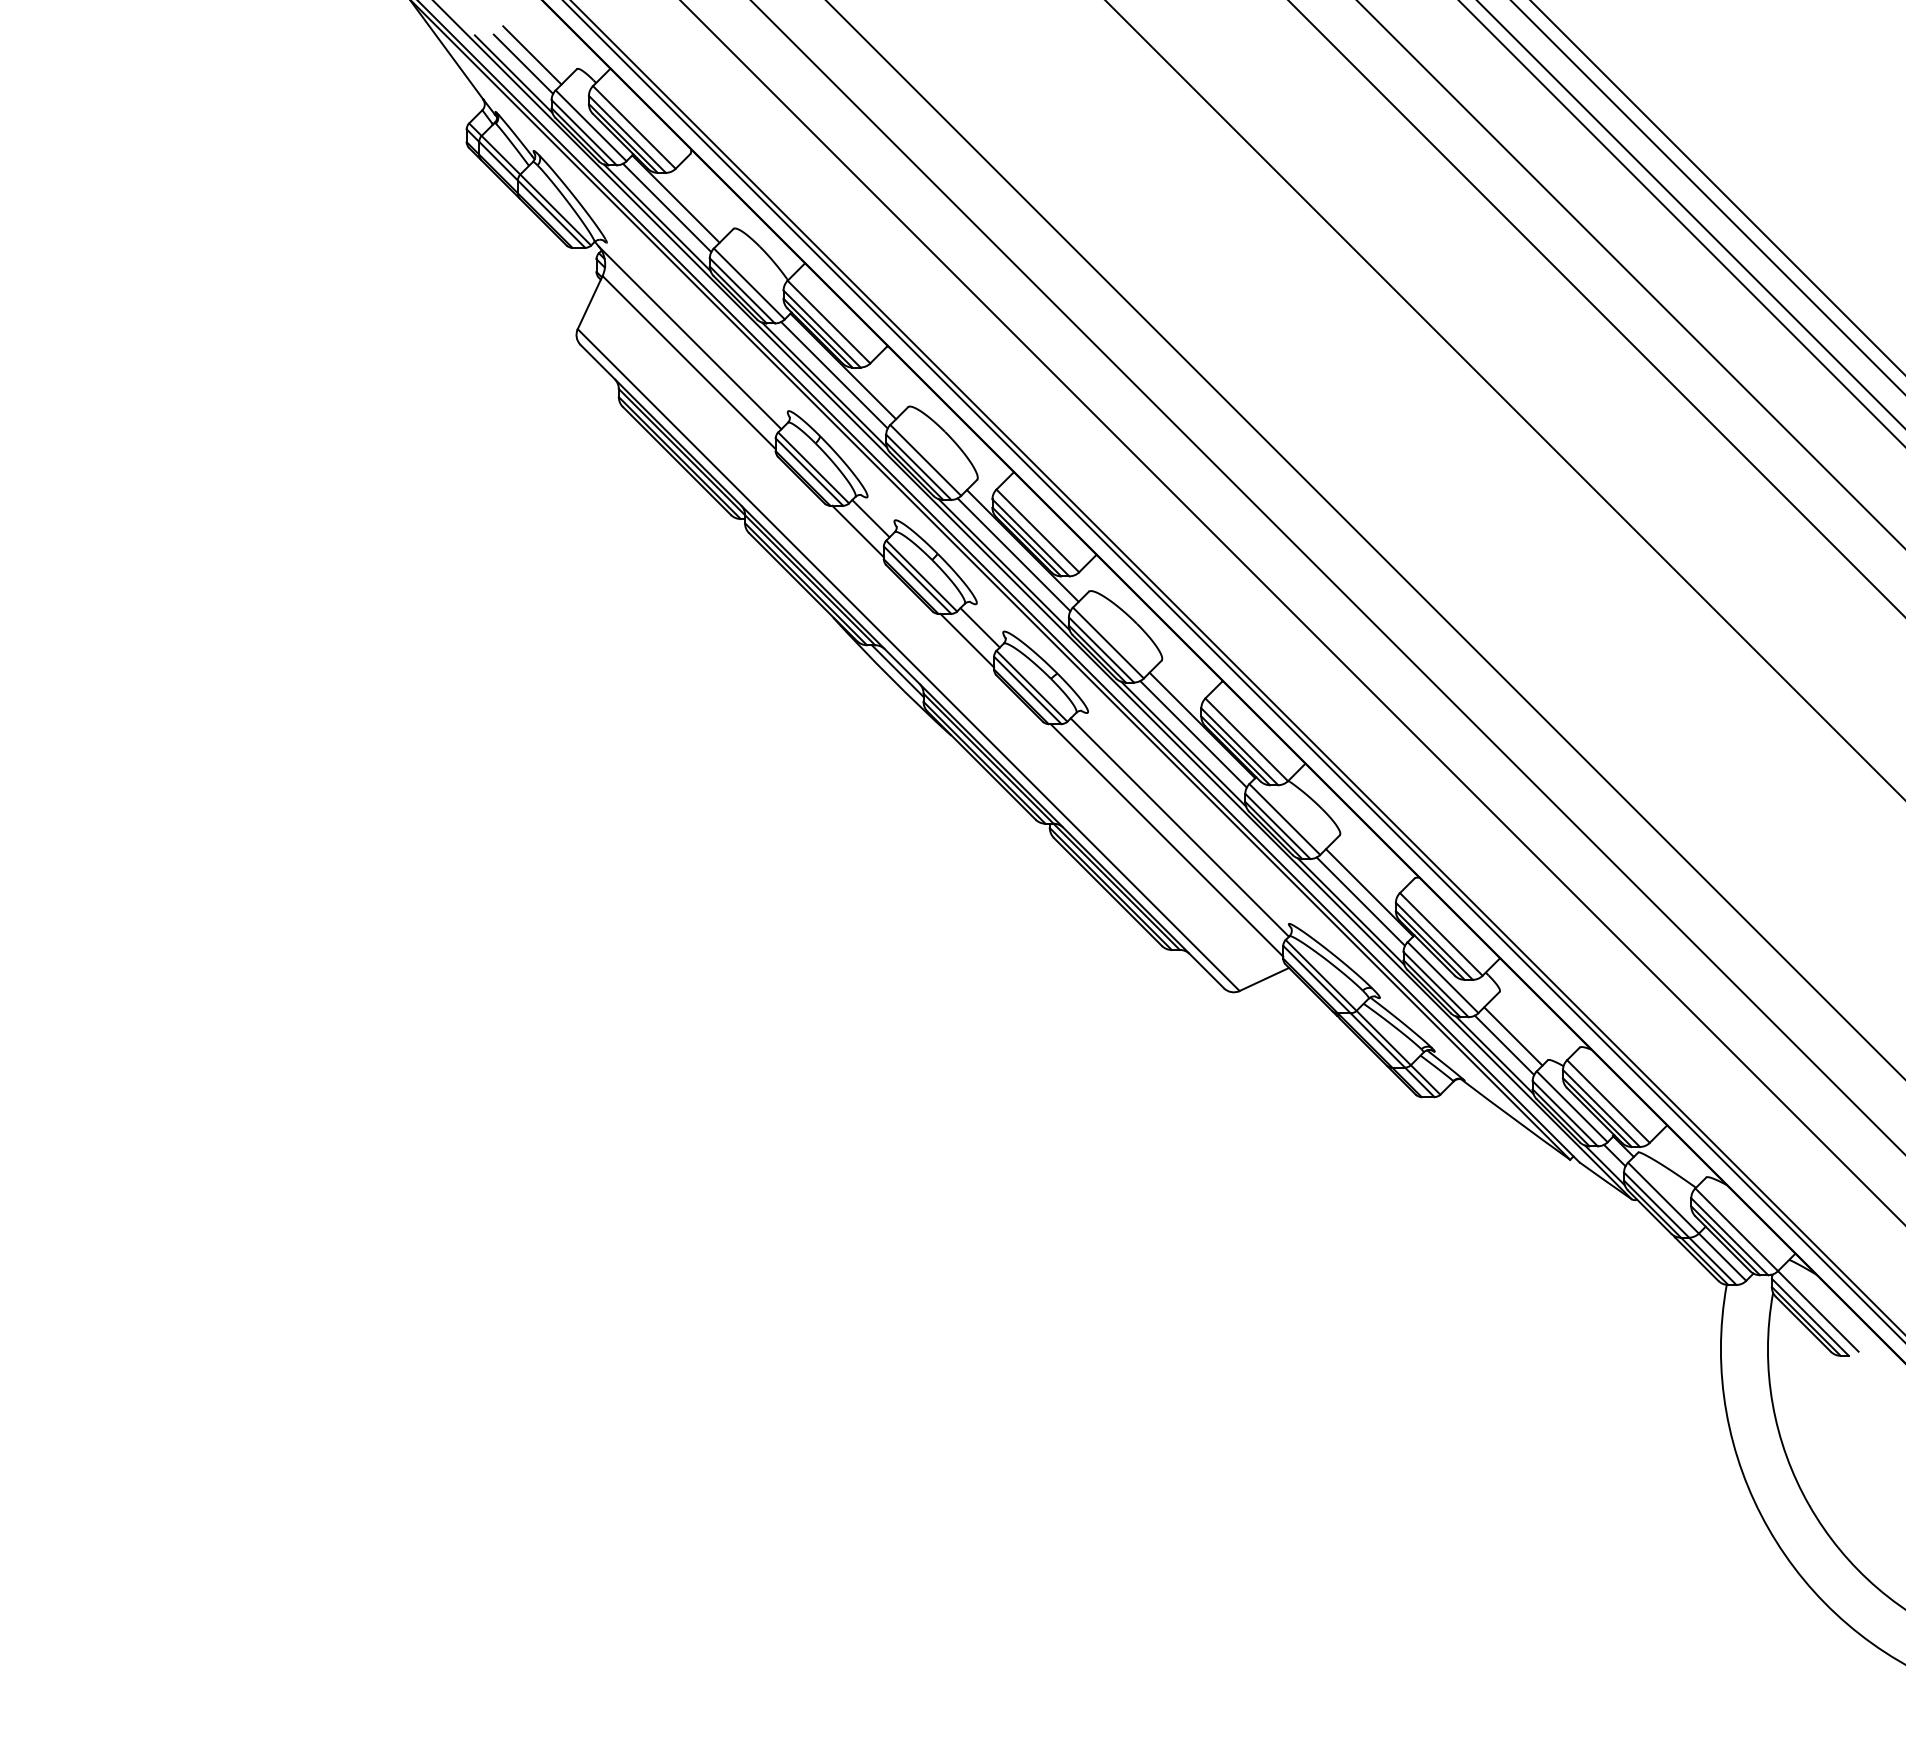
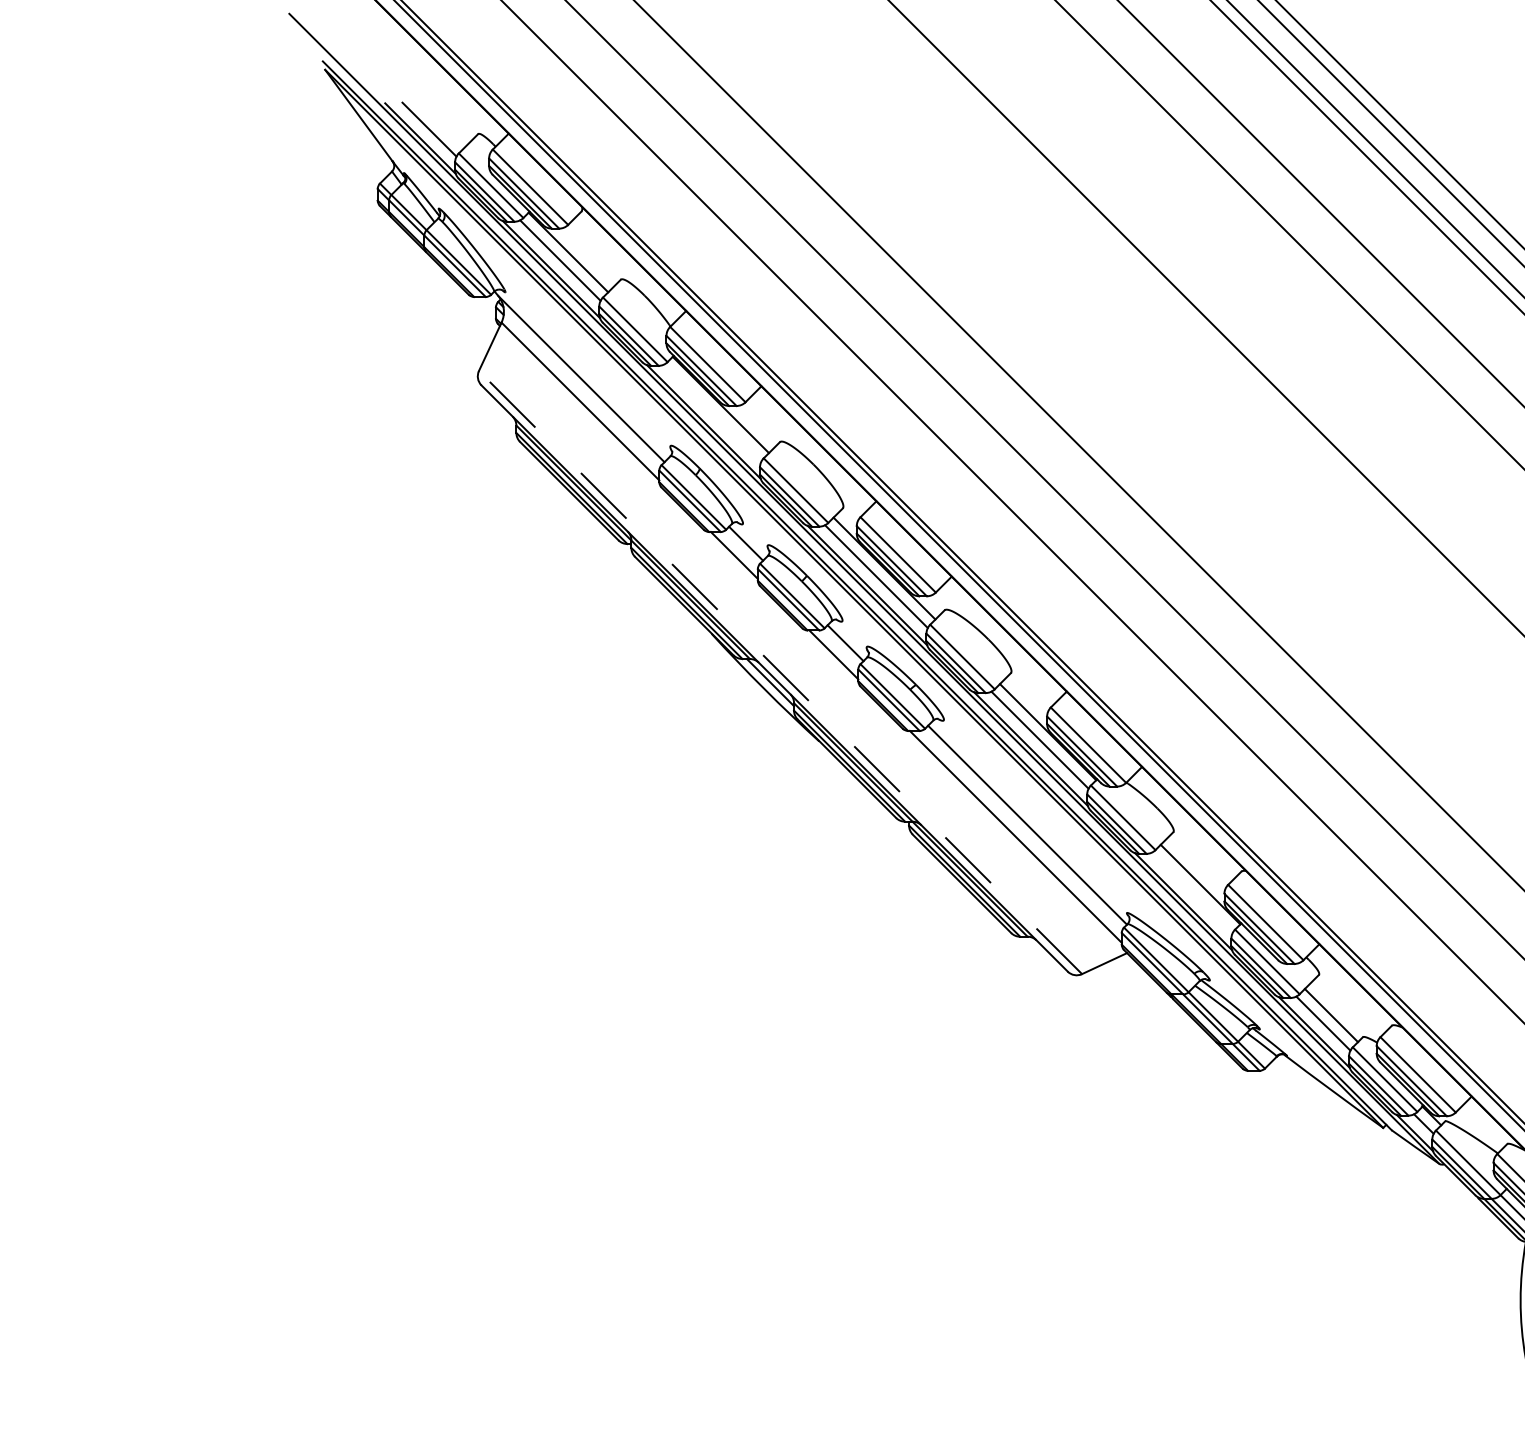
line: (532, 55) -> (437, 121), removed
line: (834, 374) -> (712, 412), removed
line: (908, 660) -> (780, 672), solid -> dashed
line: (1360, 901) -> (1192, 892), removed

